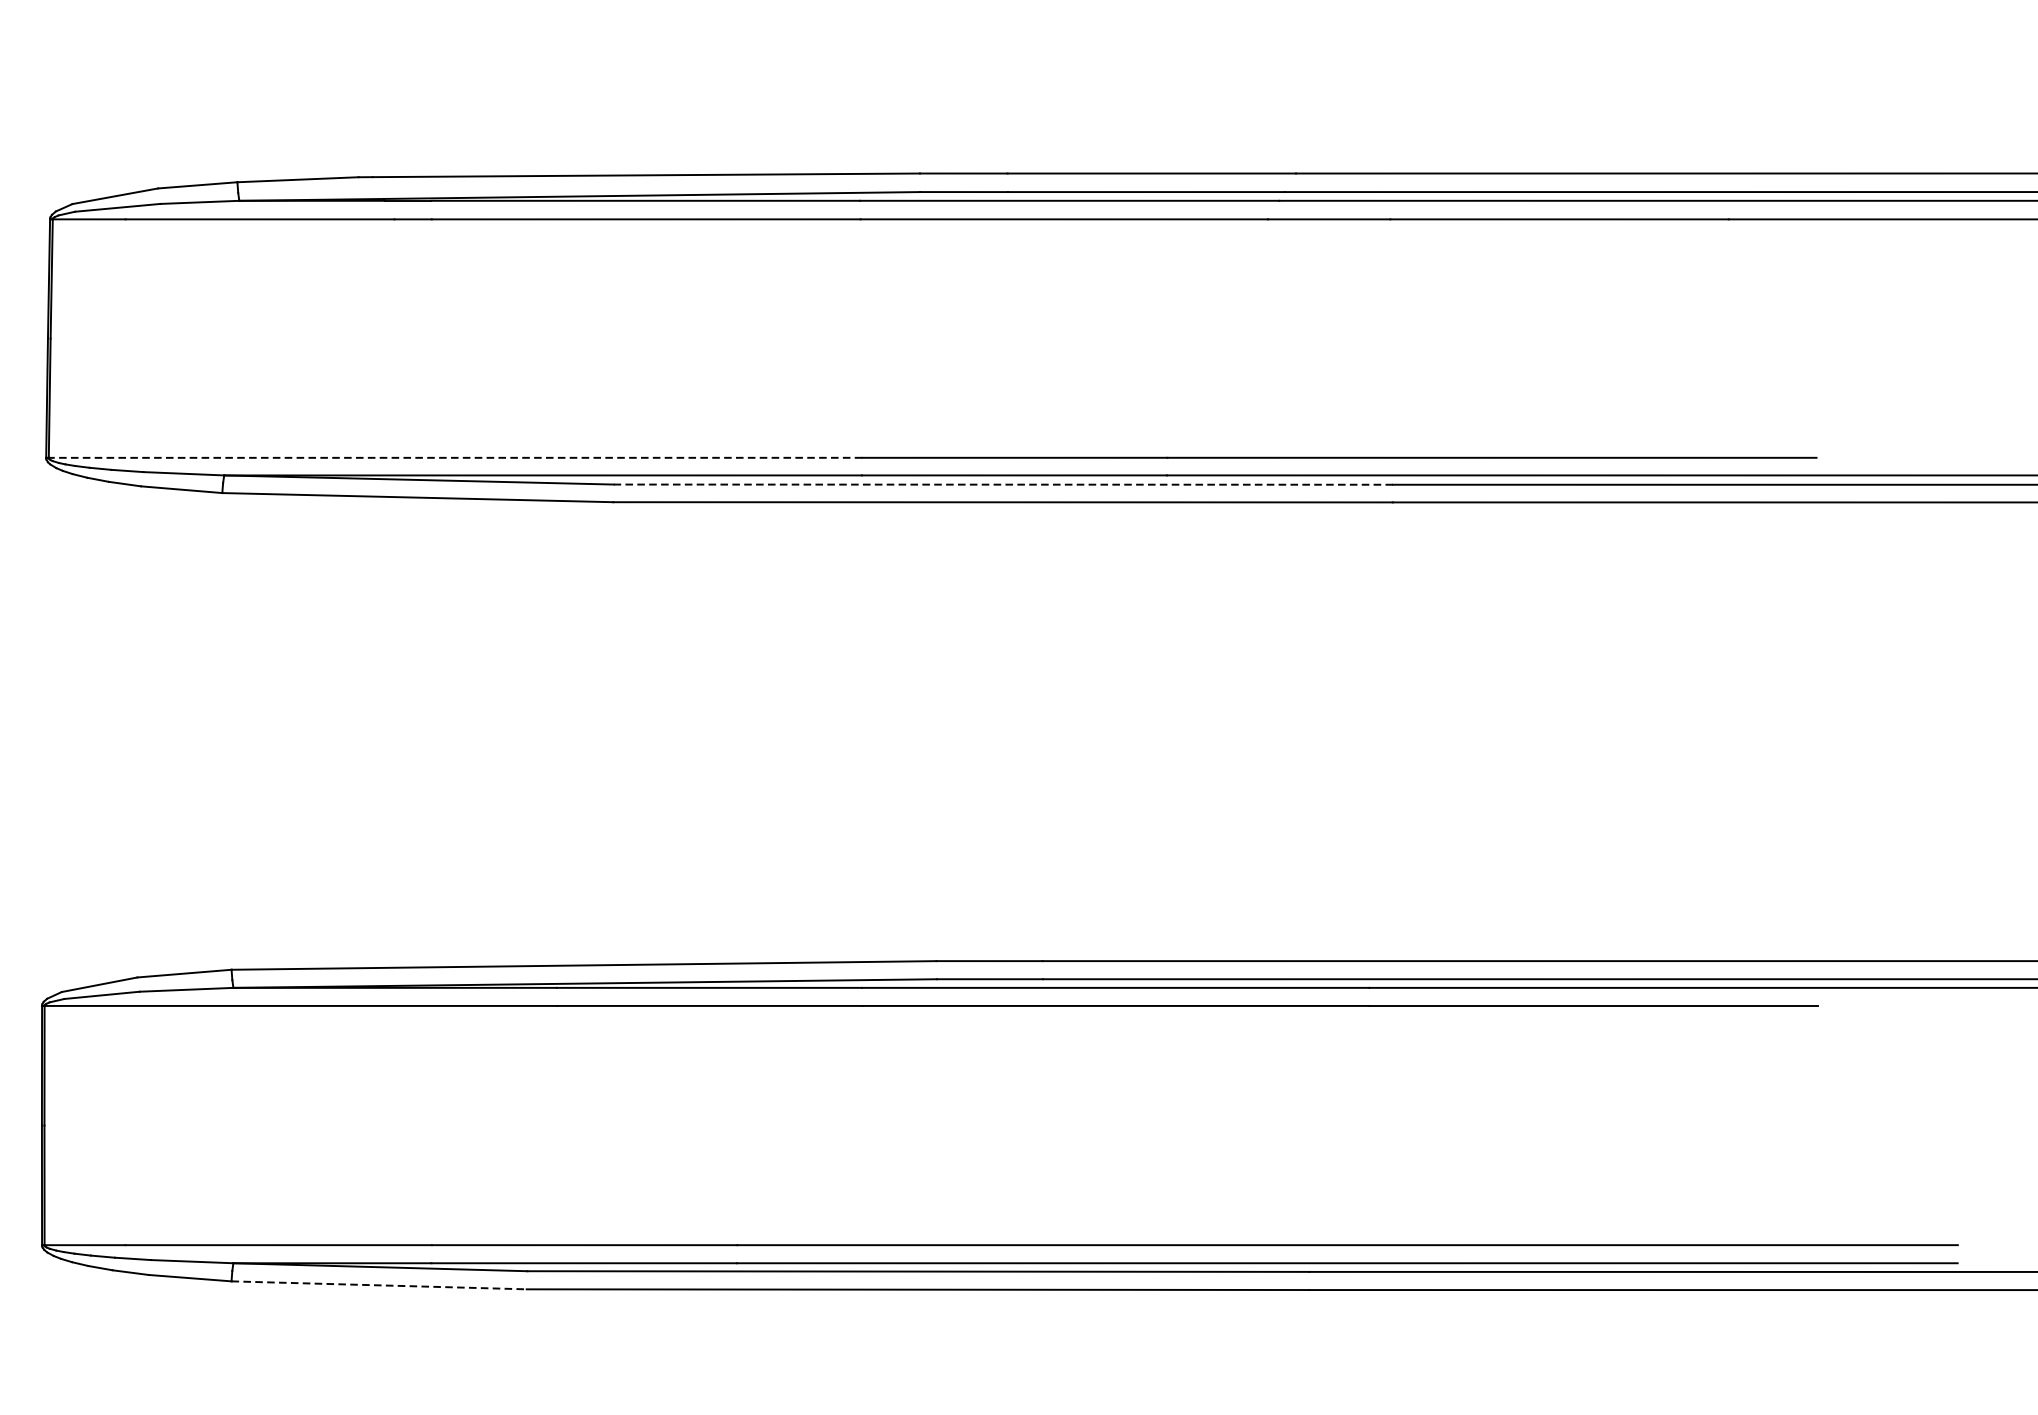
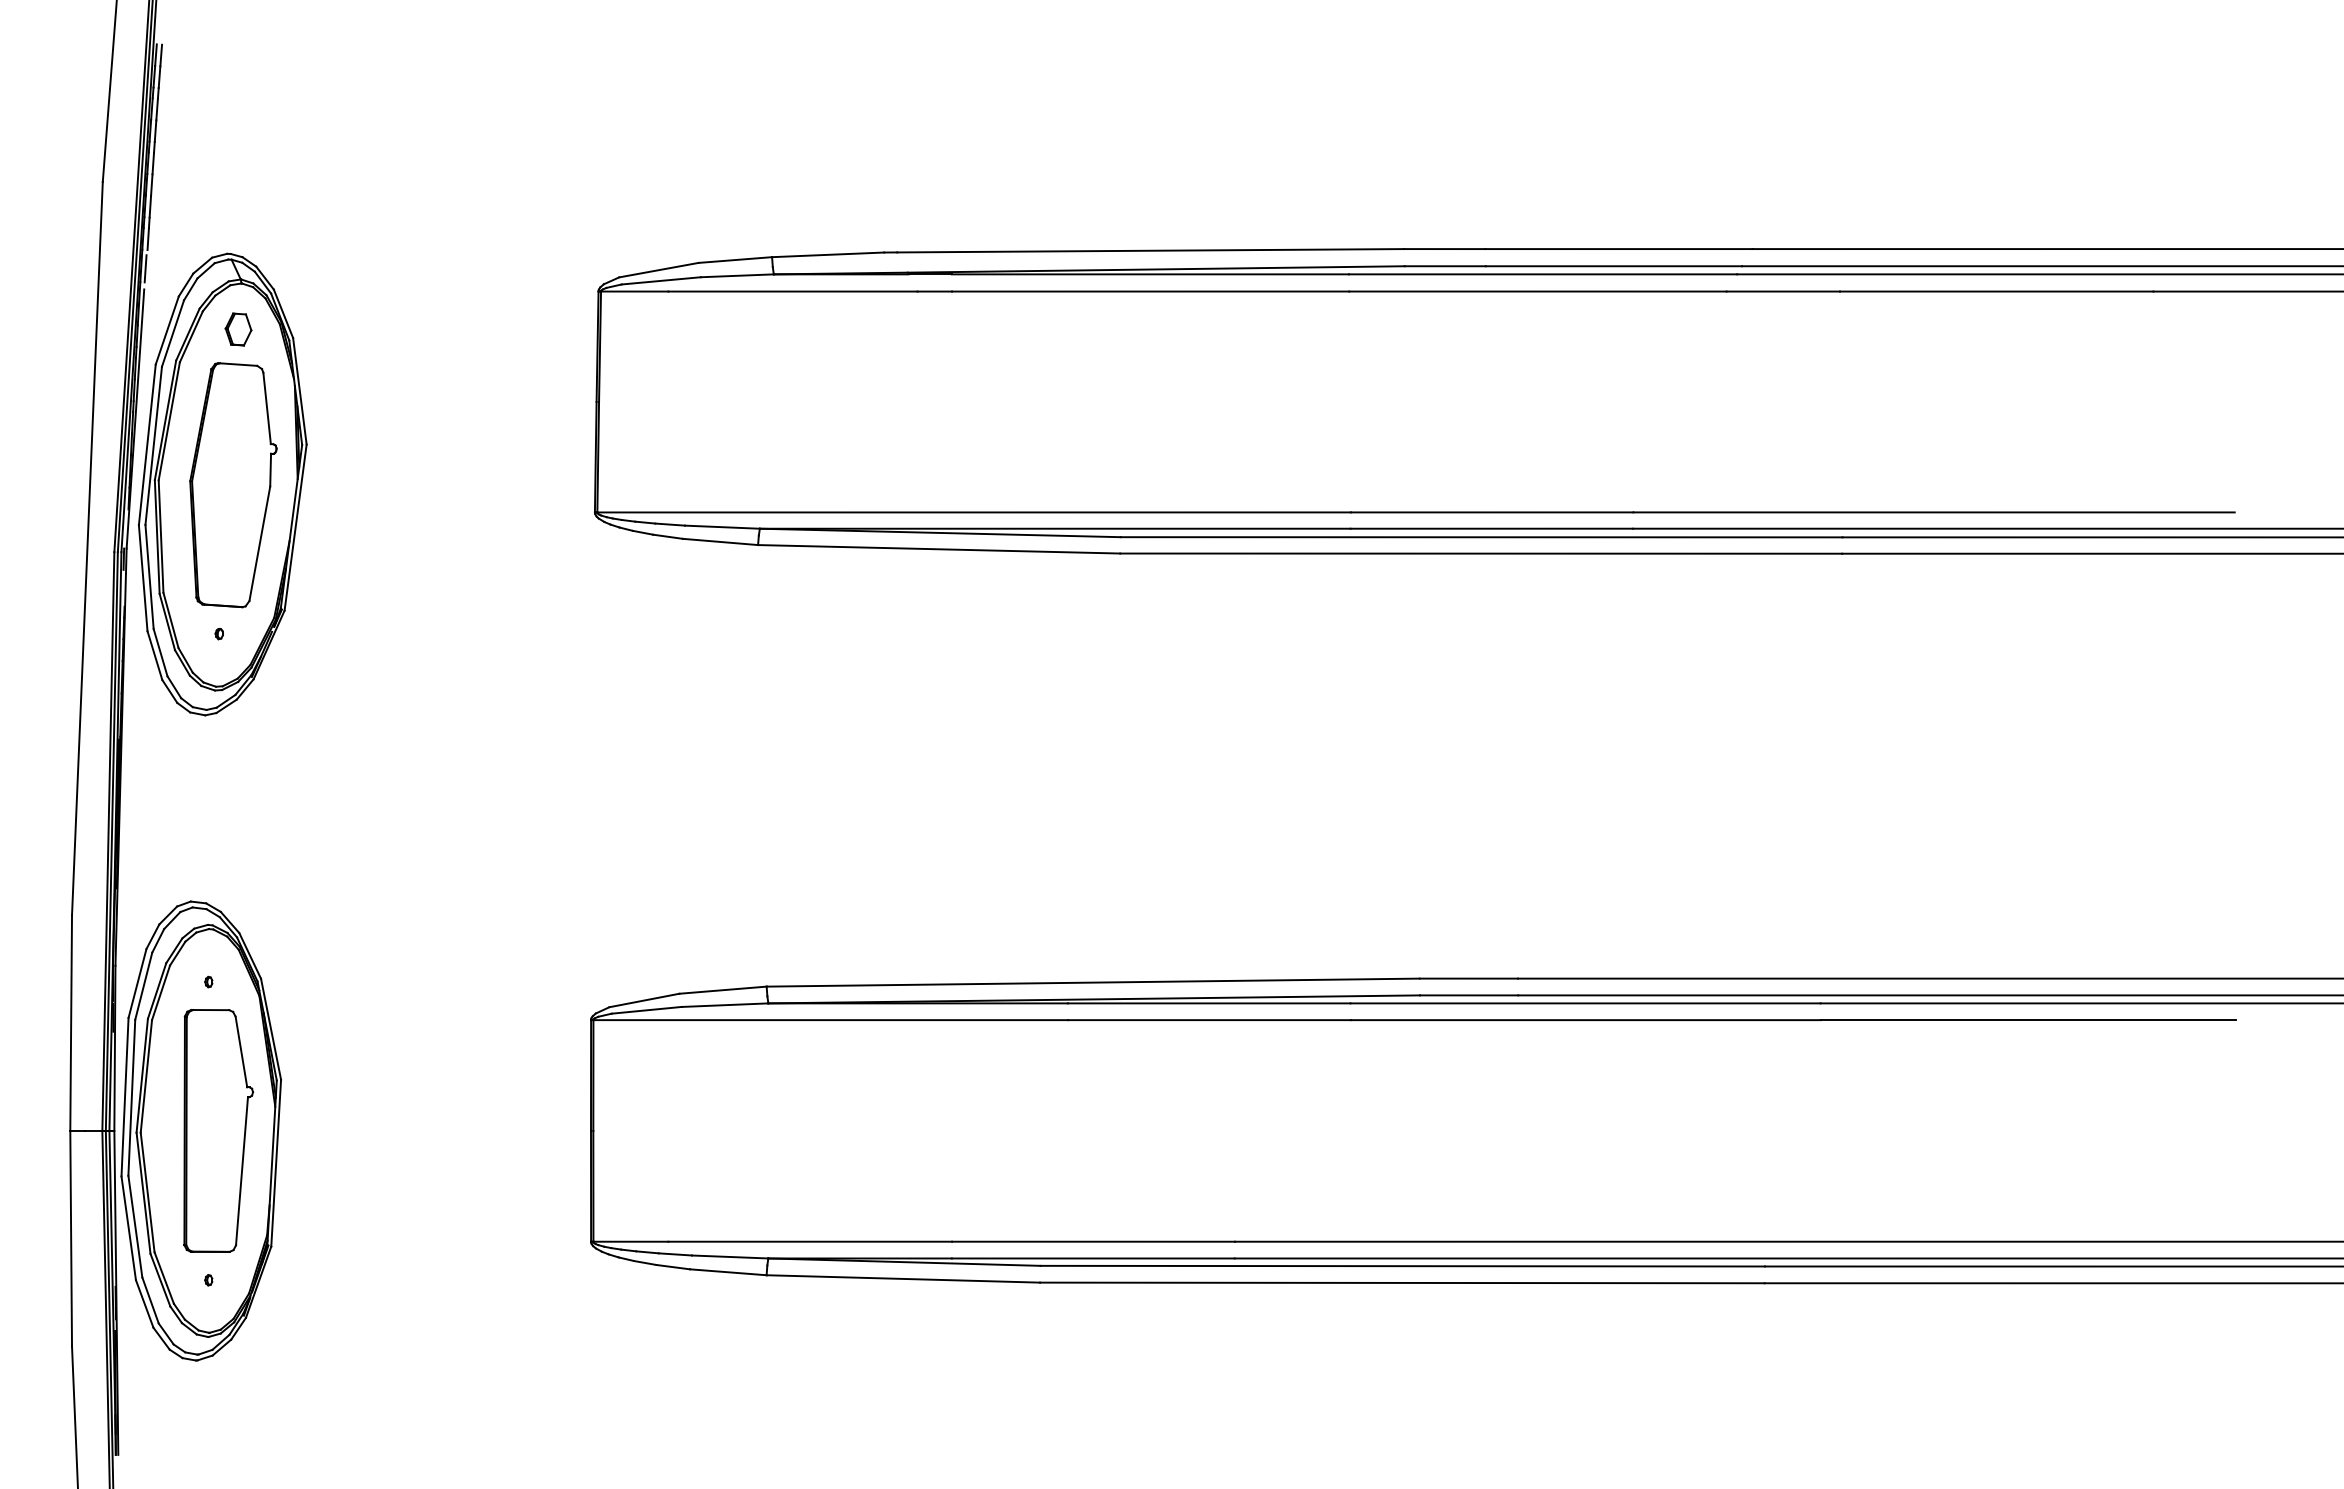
line: (455, 457) -> (974, 512), dashed -> solid
line: (1003, 484) -> (1481, 537), dashed -> solid
line: (379, 1284) -> (903, 1278), dashed -> solid

